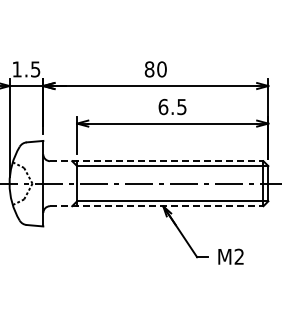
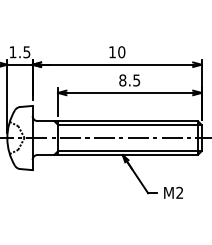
text: (149, 69) -> (112, 52), 80 -> 10
text: (163, 106) -> (122, 80), 6.5 -> 8.5
line: (156, 161) -> (117, 121), dashed -> solid
line: (156, 206) -> (117, 155), dashed -> solid

